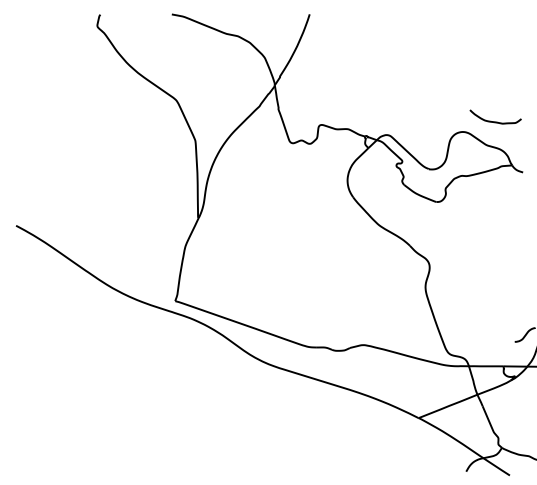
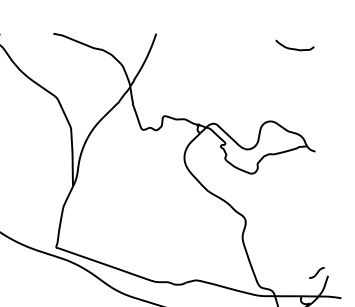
curve: (495, 121) -> (294, 48), moved

